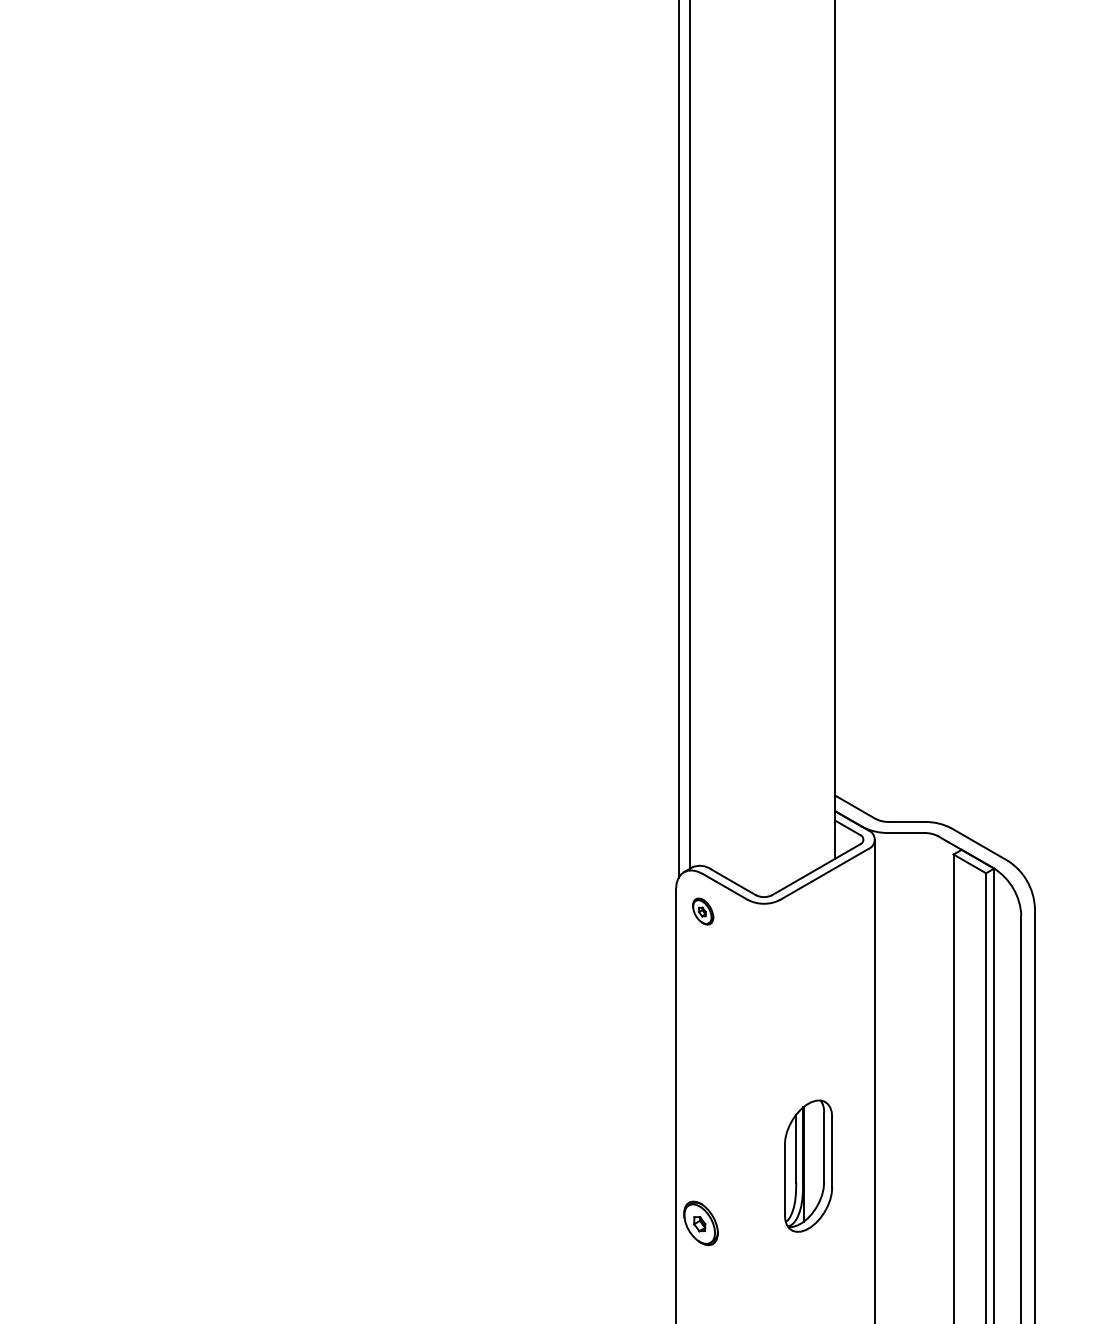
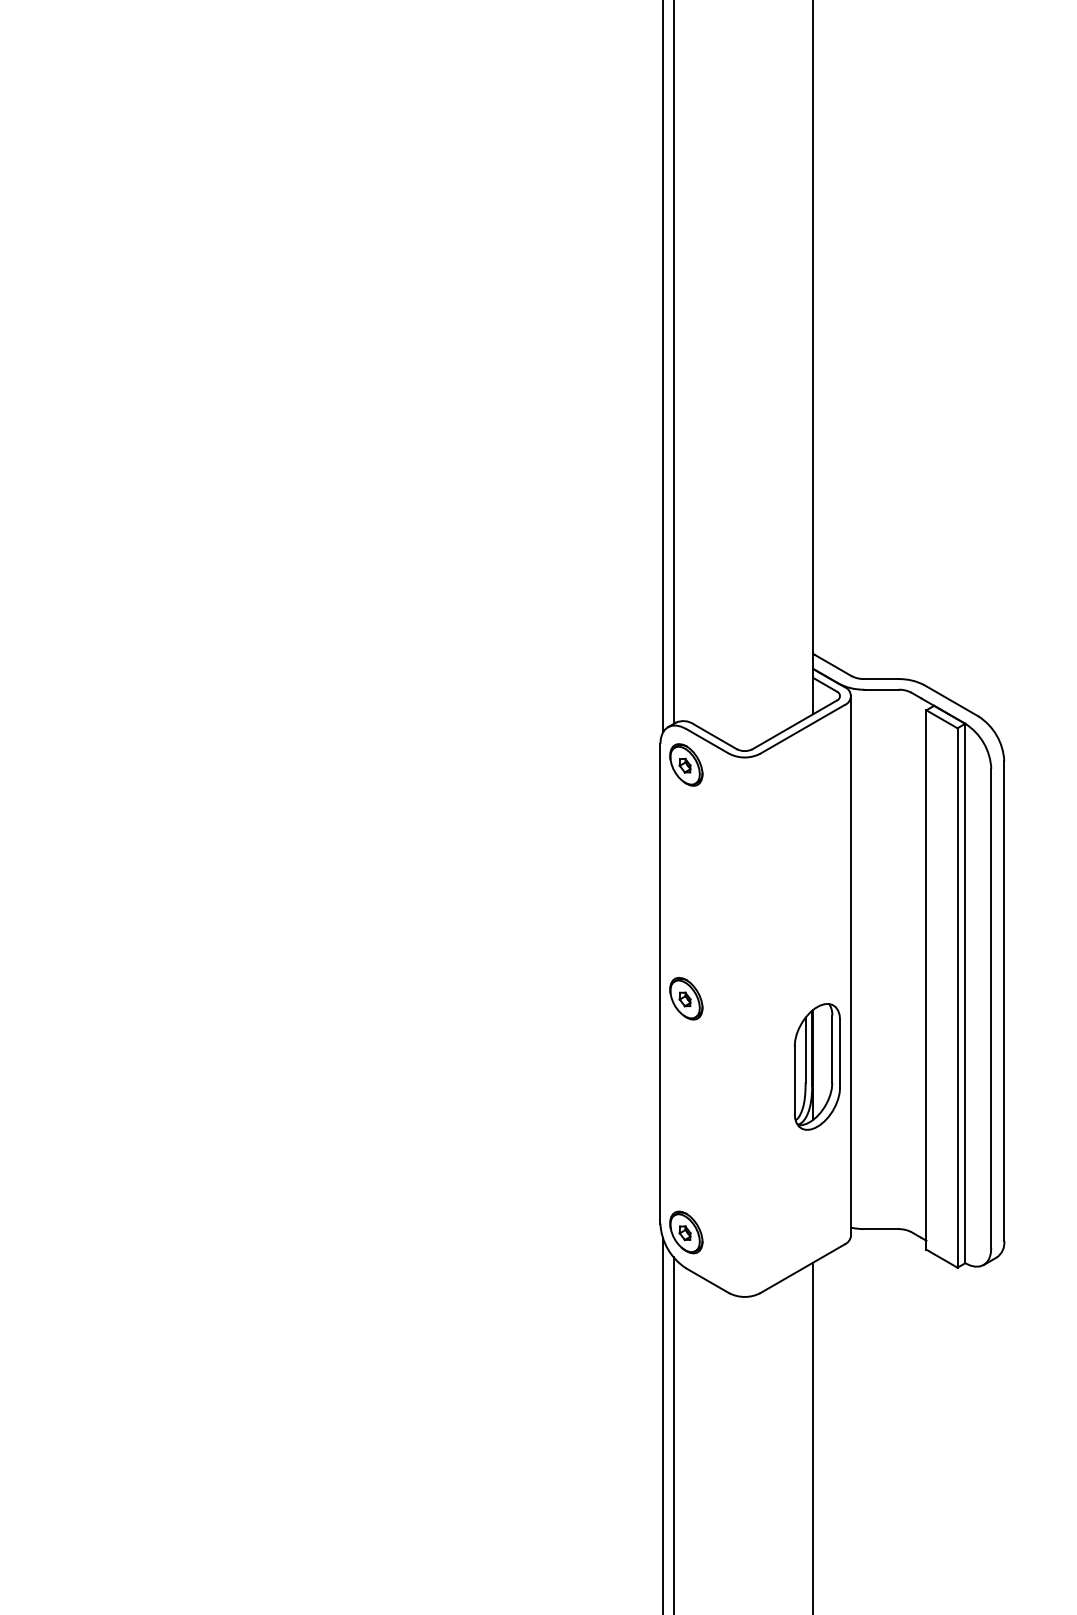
part: (703, 911) -> (686, 764), size x1.67
part: (807, 1165) -> (816, 1066), moved
part: (701, 1223) -> (686, 998), moved

